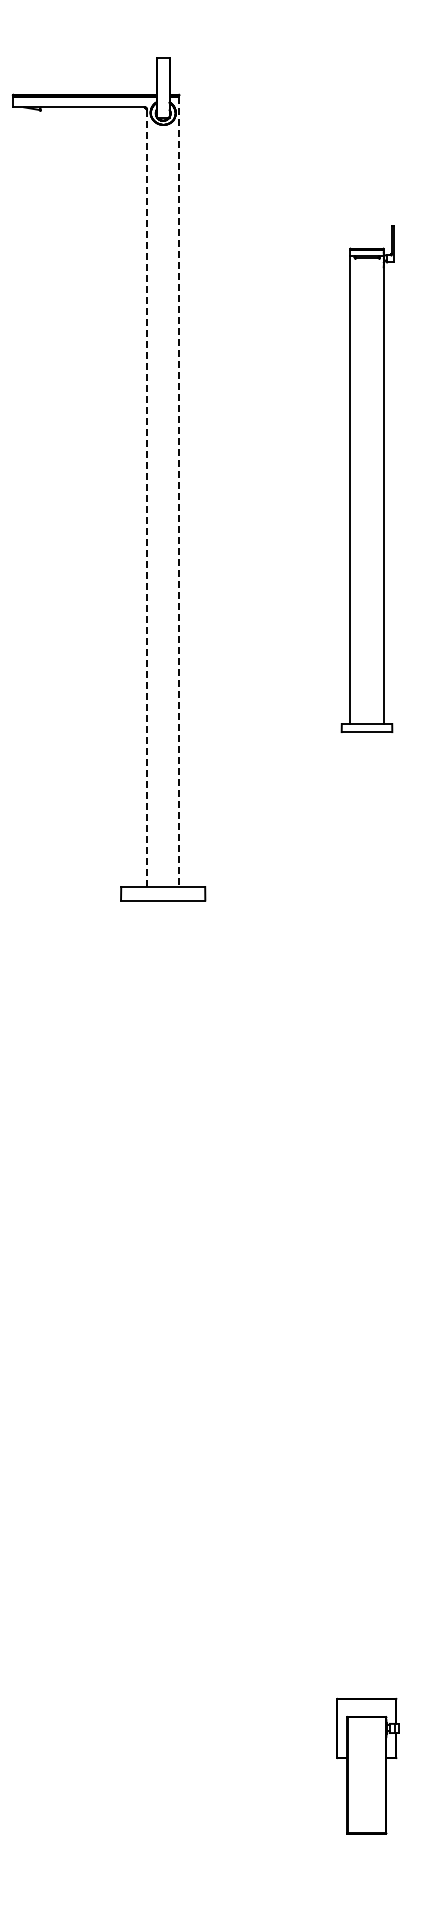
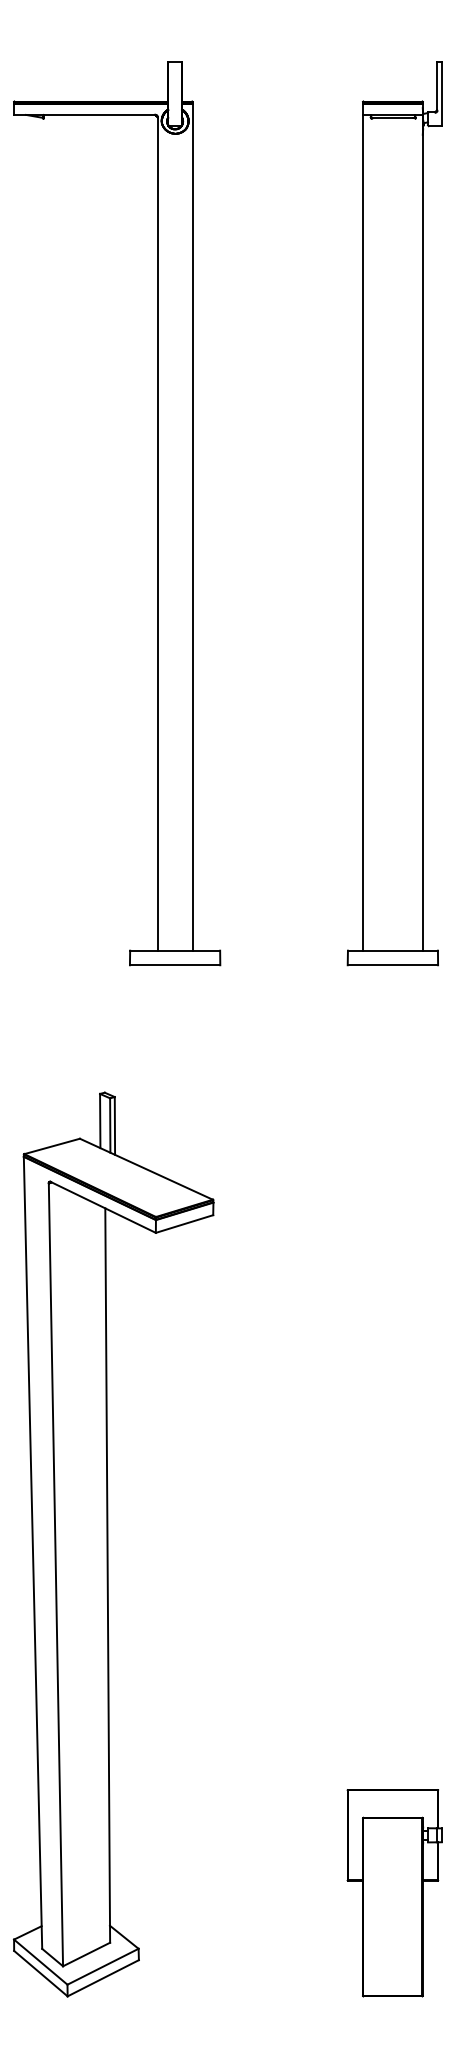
part: (367, 479) -> (394, 513), size x1.67
line: (179, 492) -> (192, 527), dashed -> solid
line: (146, 498) -> (157, 534), dashed -> solid
part: (105, 1440) -> (113, 1544), added
part: (367, 1766) -> (394, 1893), size x1.43

